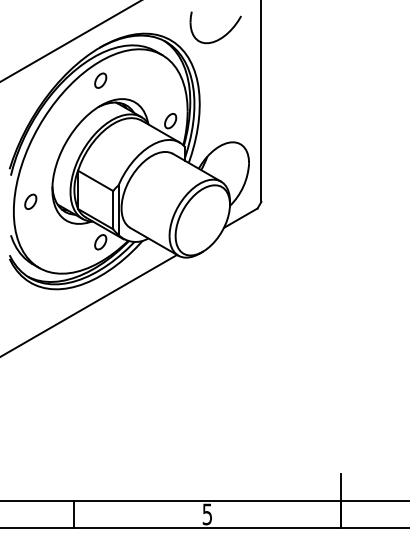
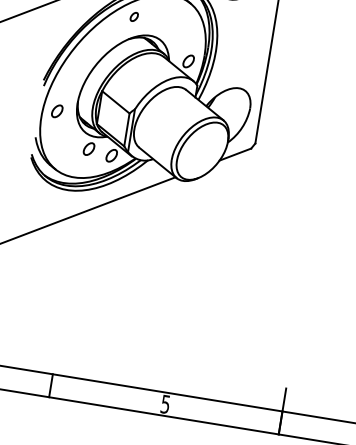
part: (100, 80) -> (134, 16), size x0.7
part: (73, 238) -> (88, 148), added

